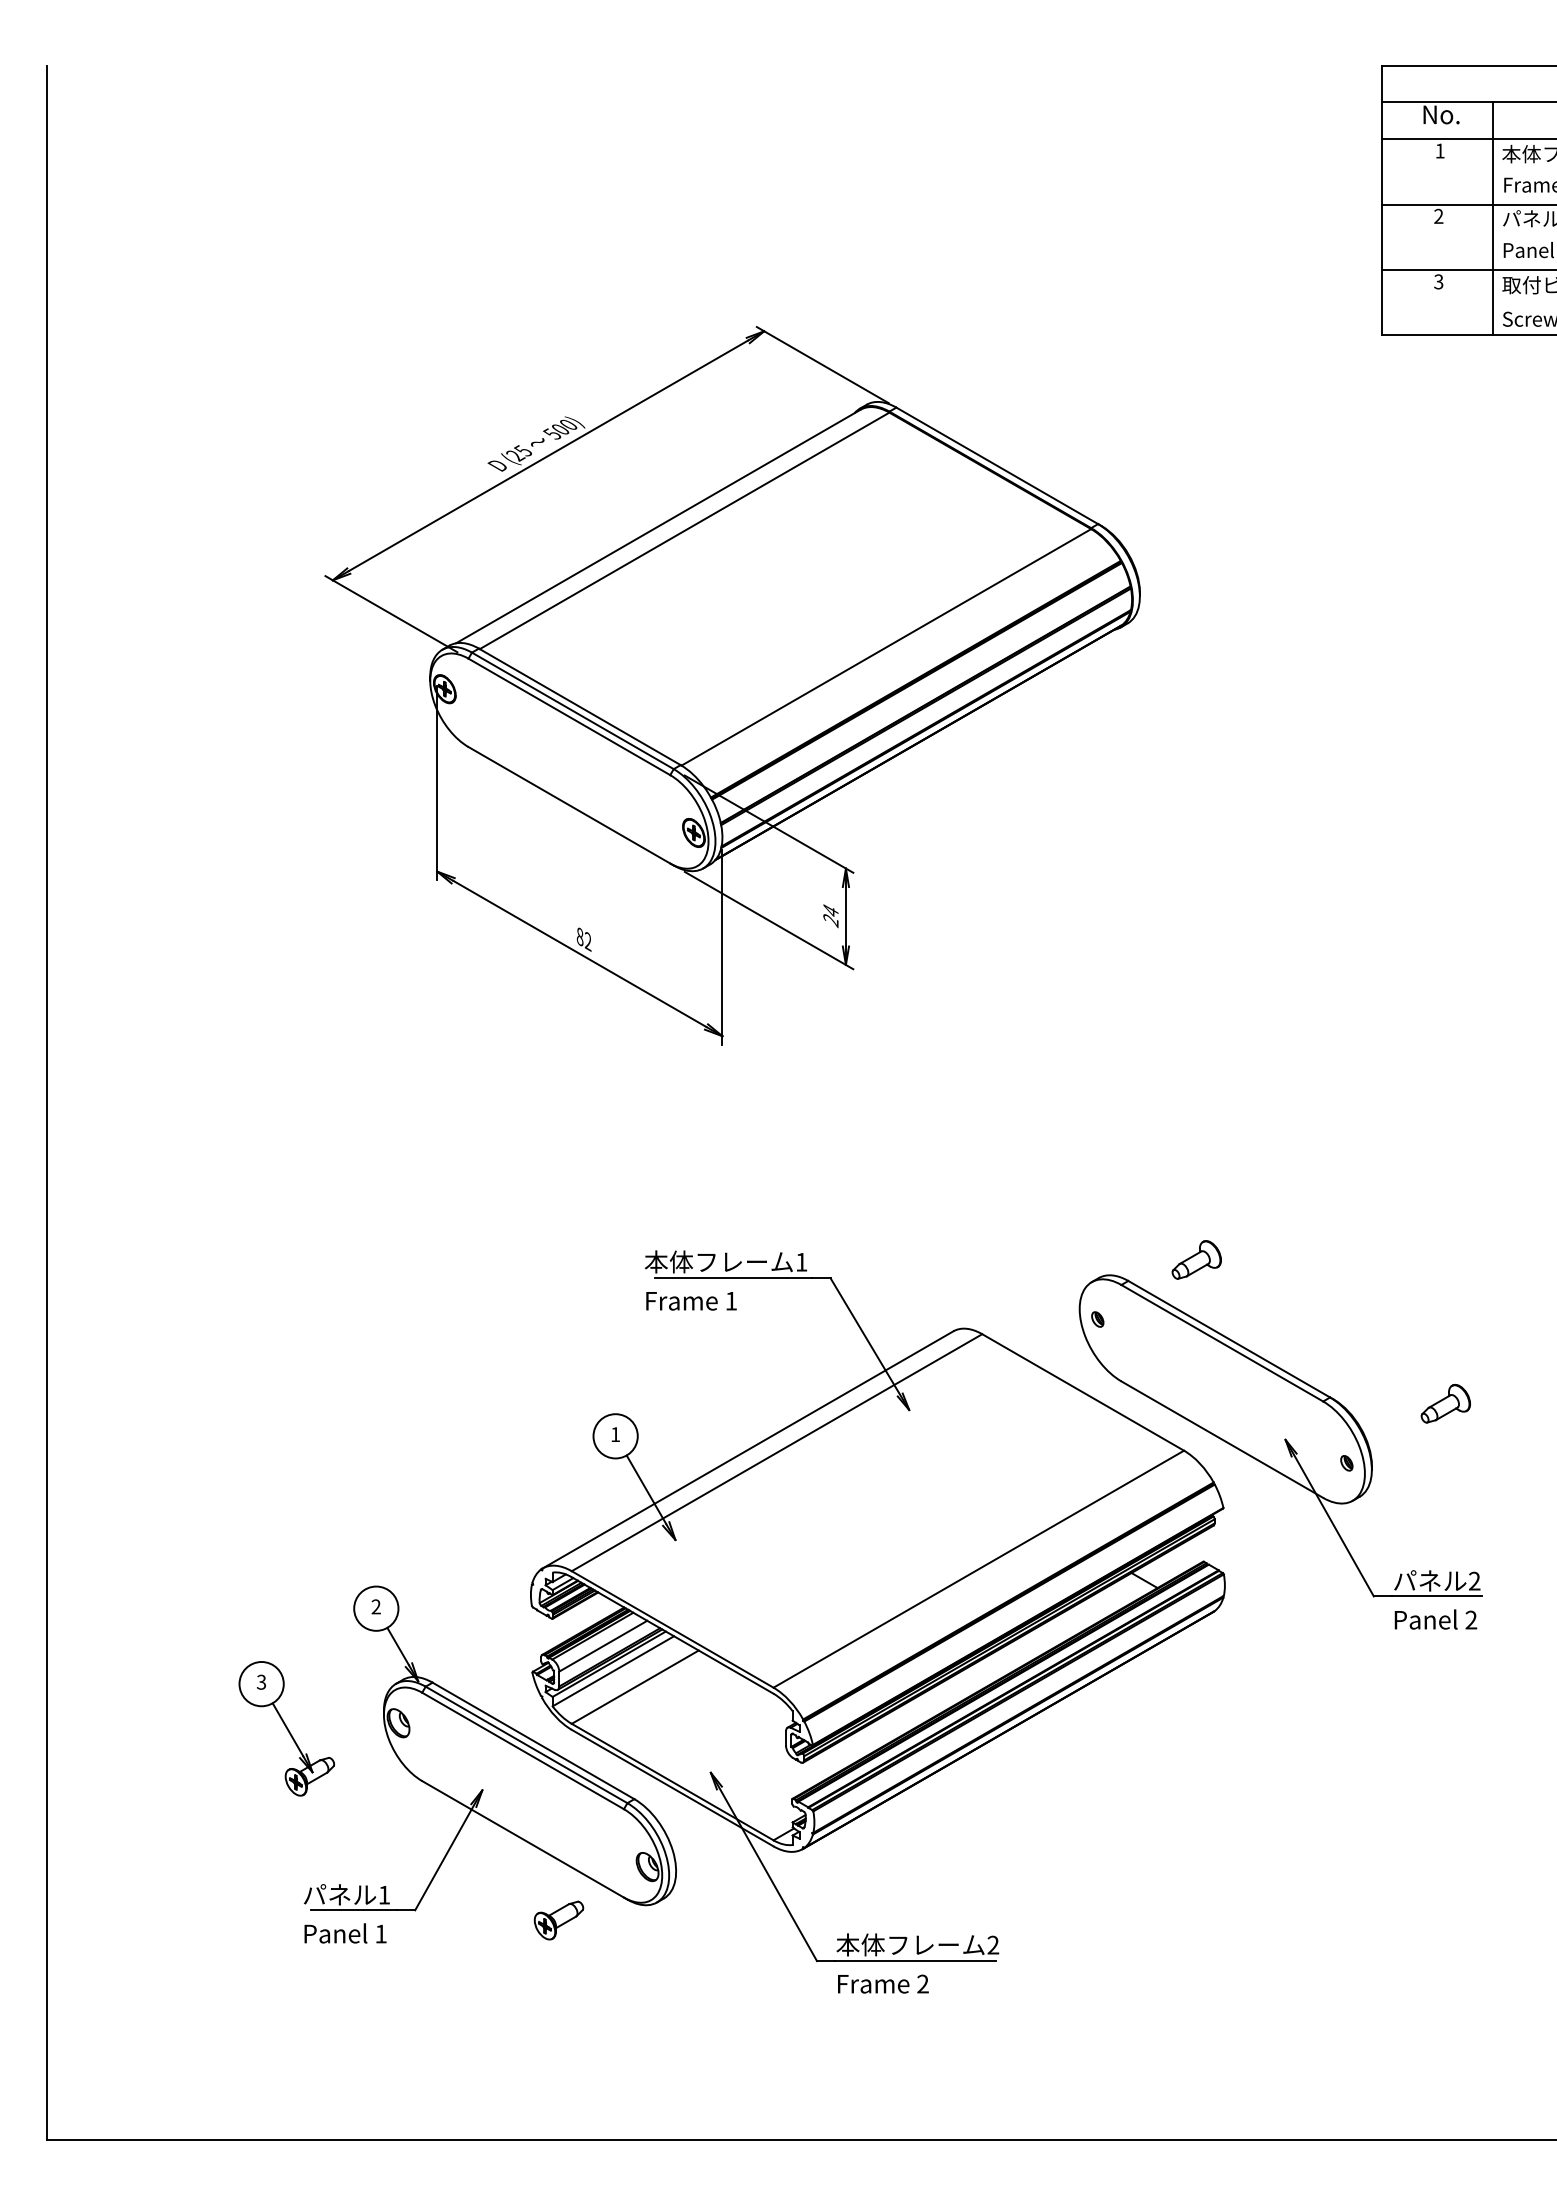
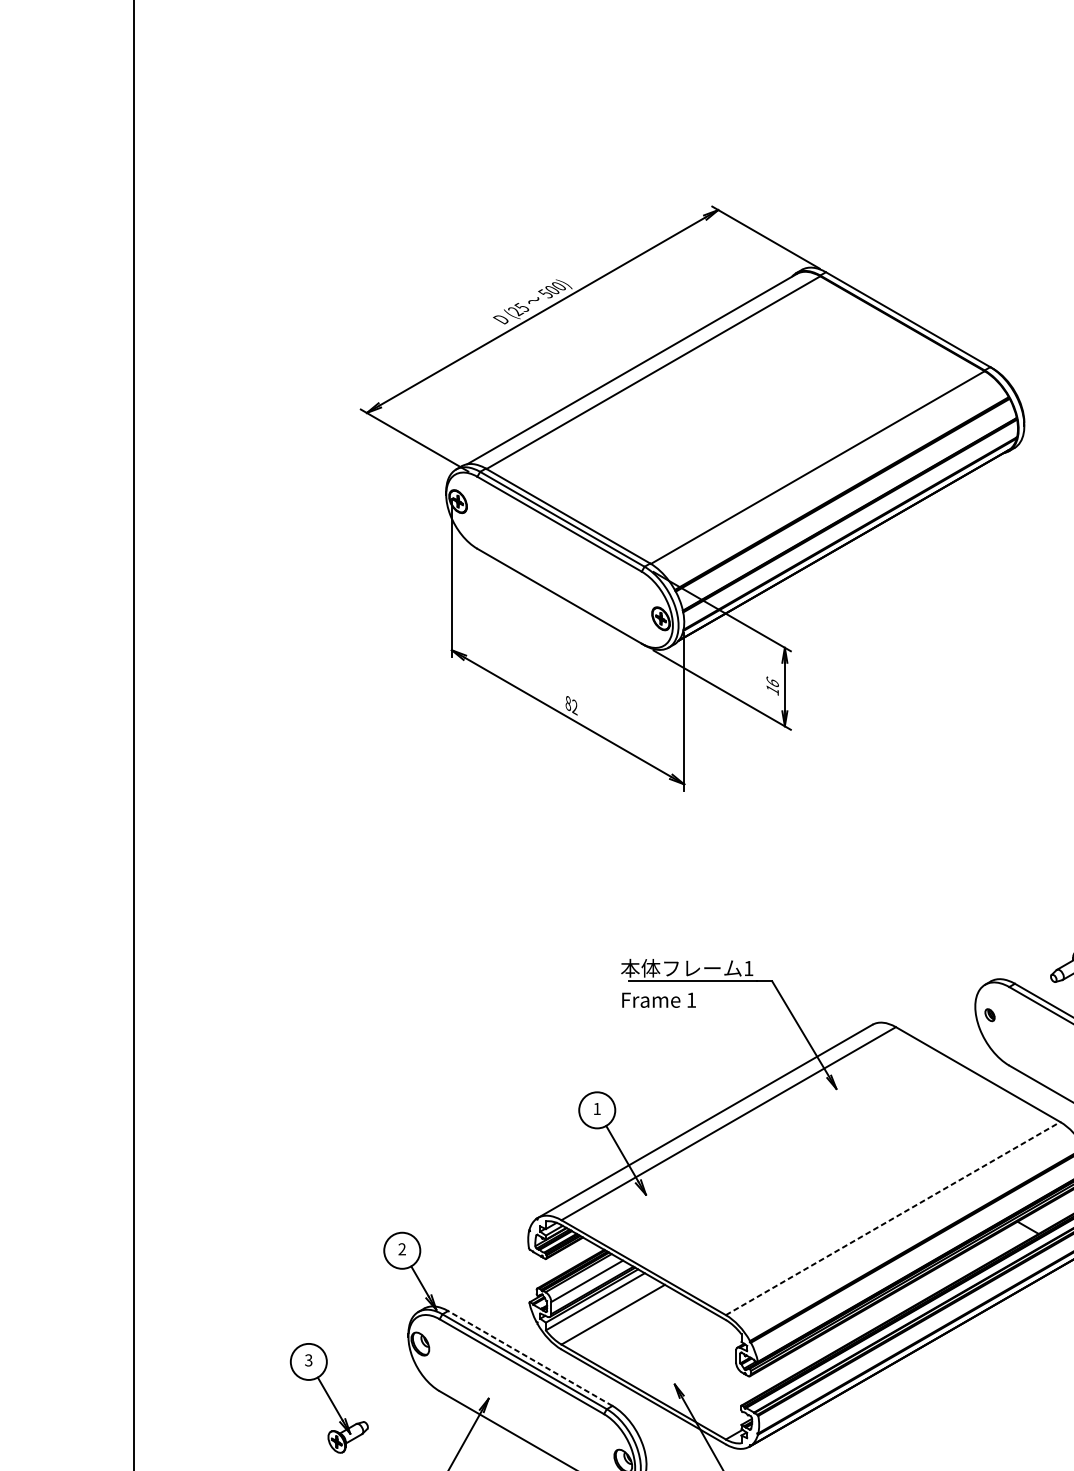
text: (830, 915) -> (772, 686), 24 -> 16
line: (978, 1569) -> (892, 1218), solid -> dashed
part: (286, 1728) -> (329, 1398), moved
line: (533, 1740) -> (530, 1358), solid -> dashed

